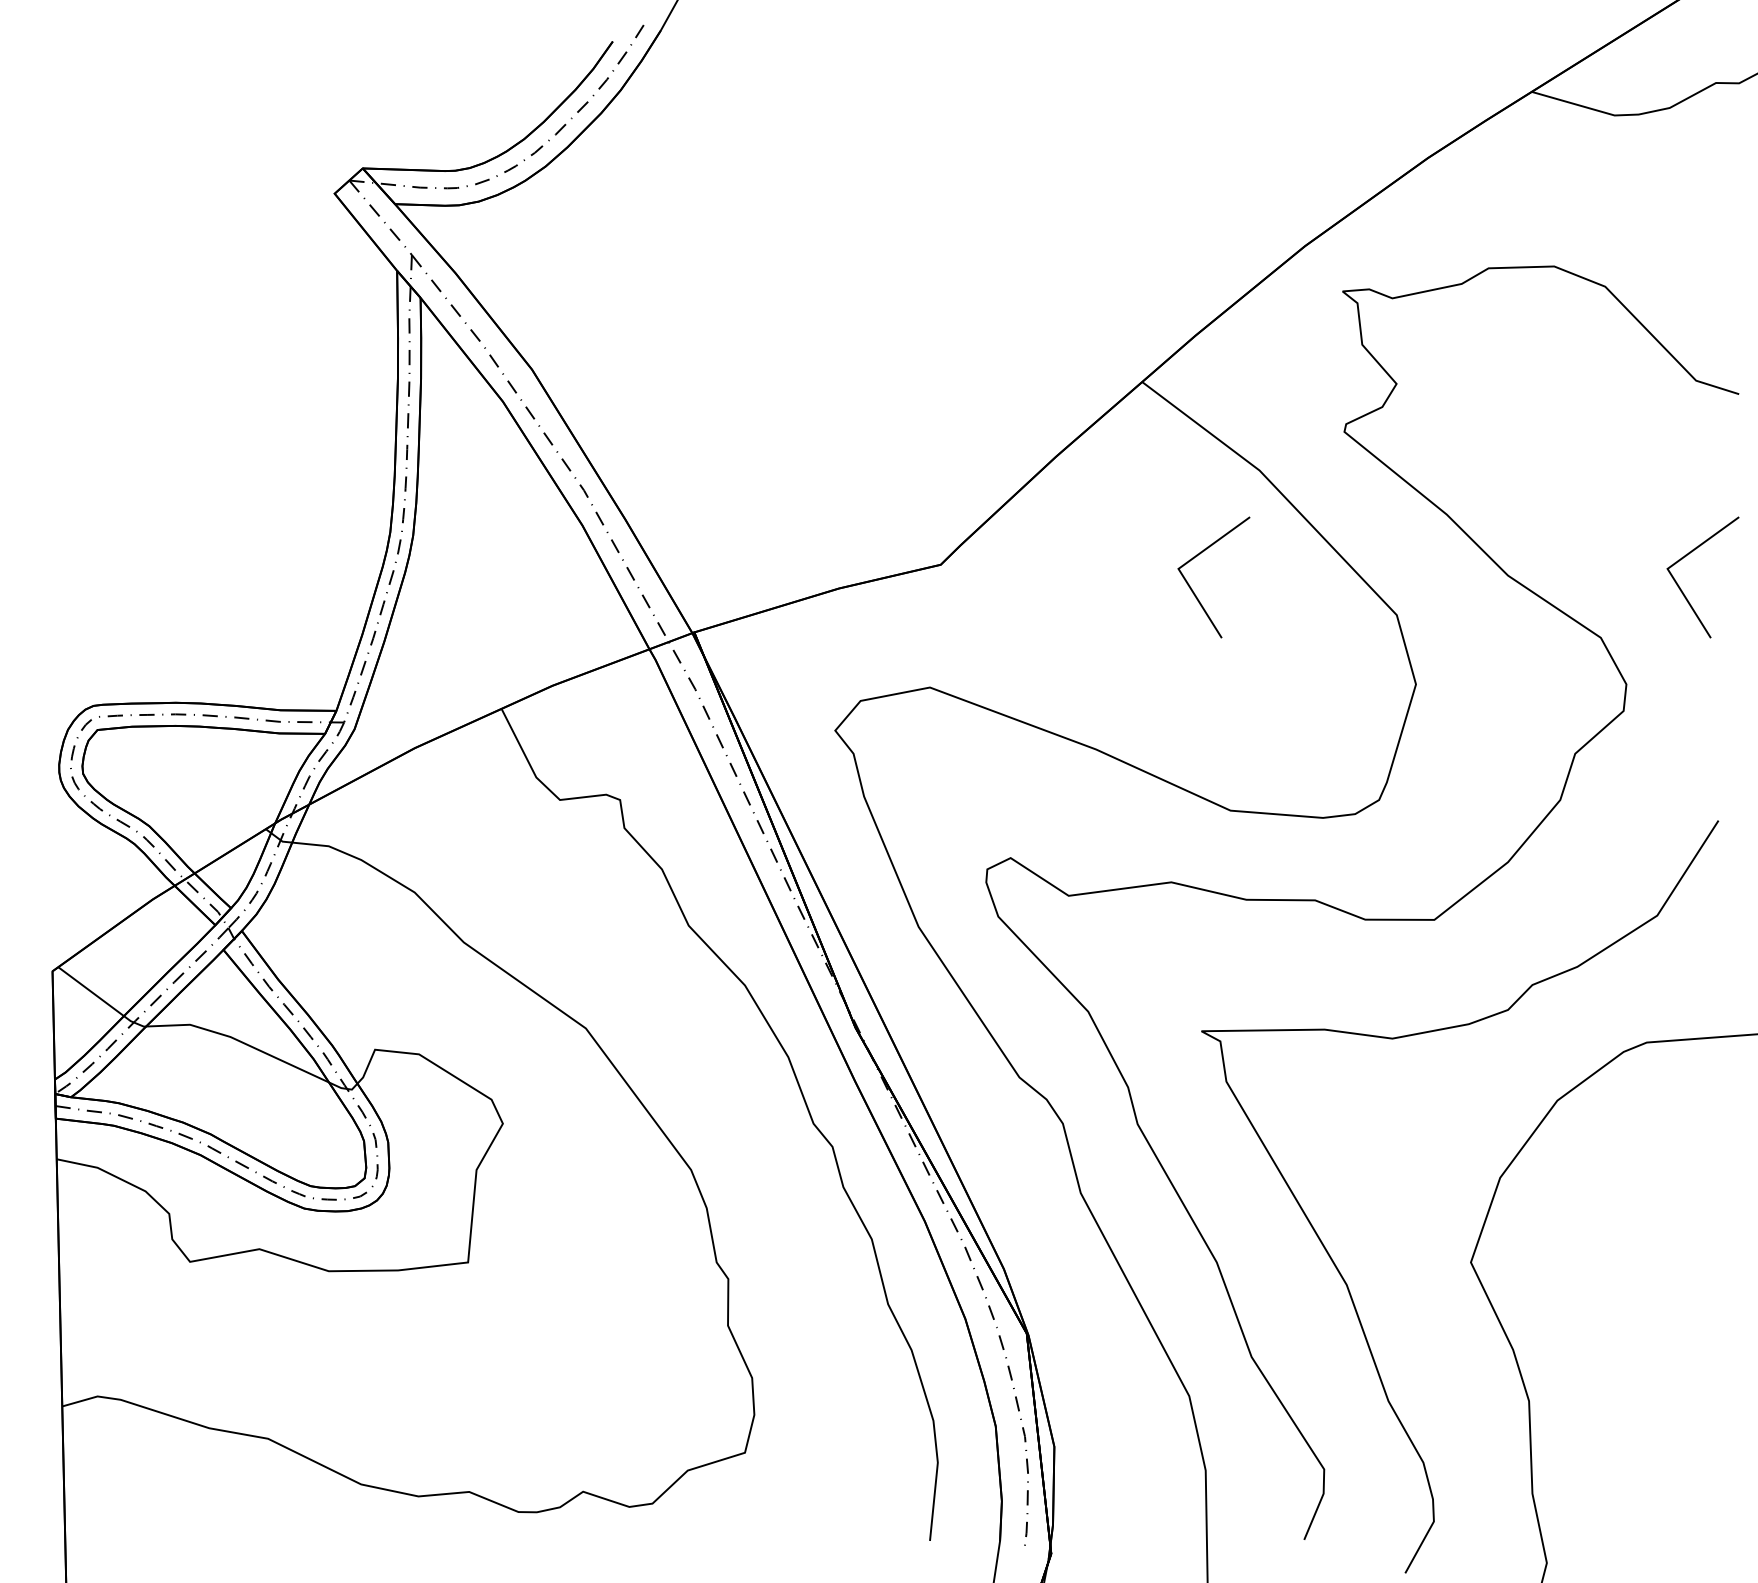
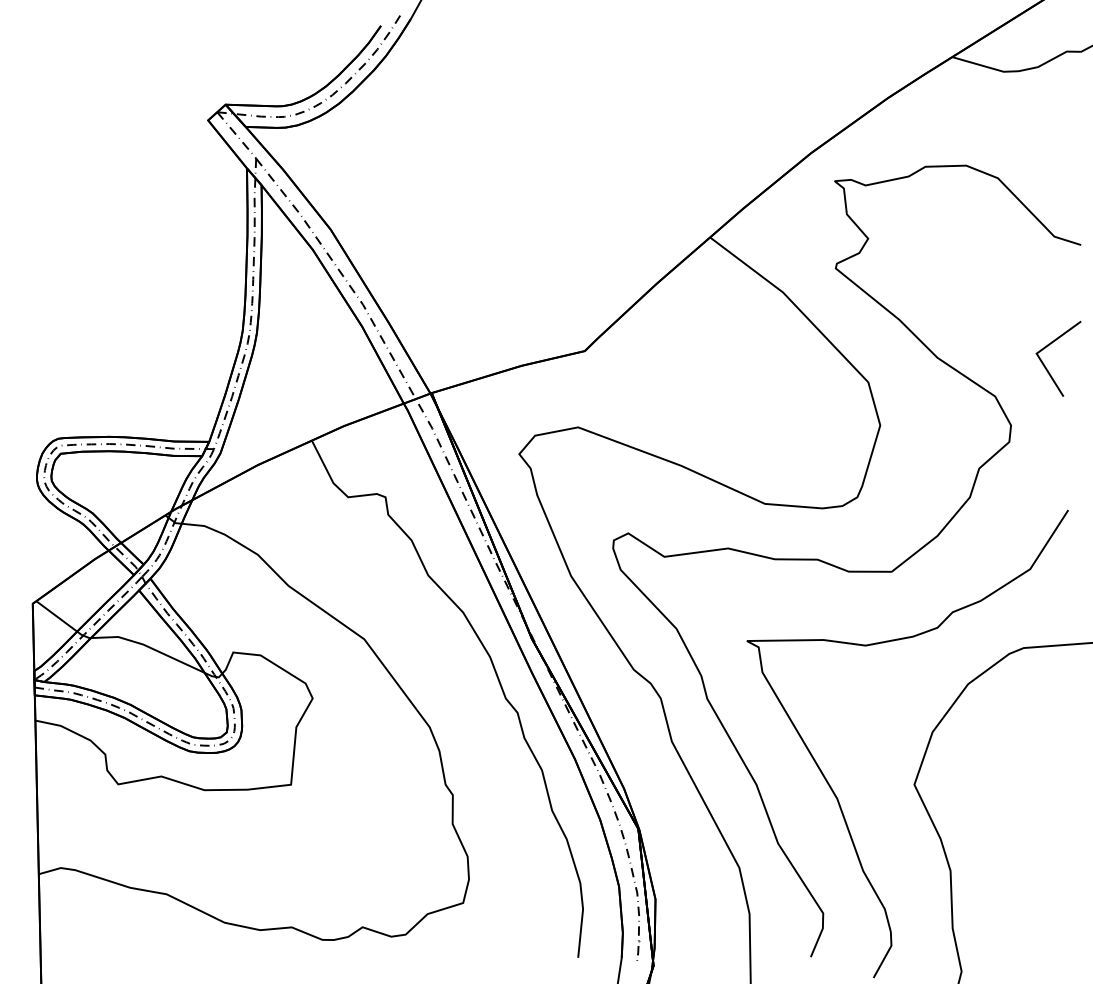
line: (1192, 587) -> (741, 365), removed

